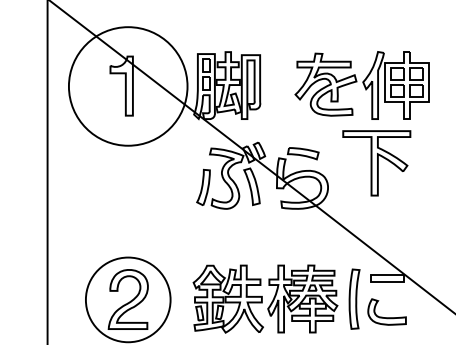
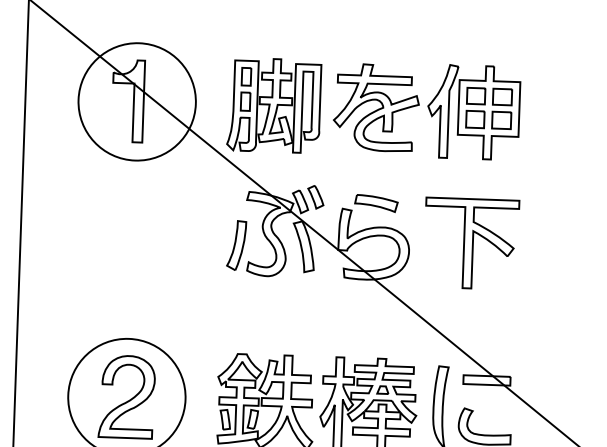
part: (361, 85) -> (425, 110), moved
circle: (127, 86) -> (136, 101), size x0.71
part: (376, 163) -> (470, 243), moved

